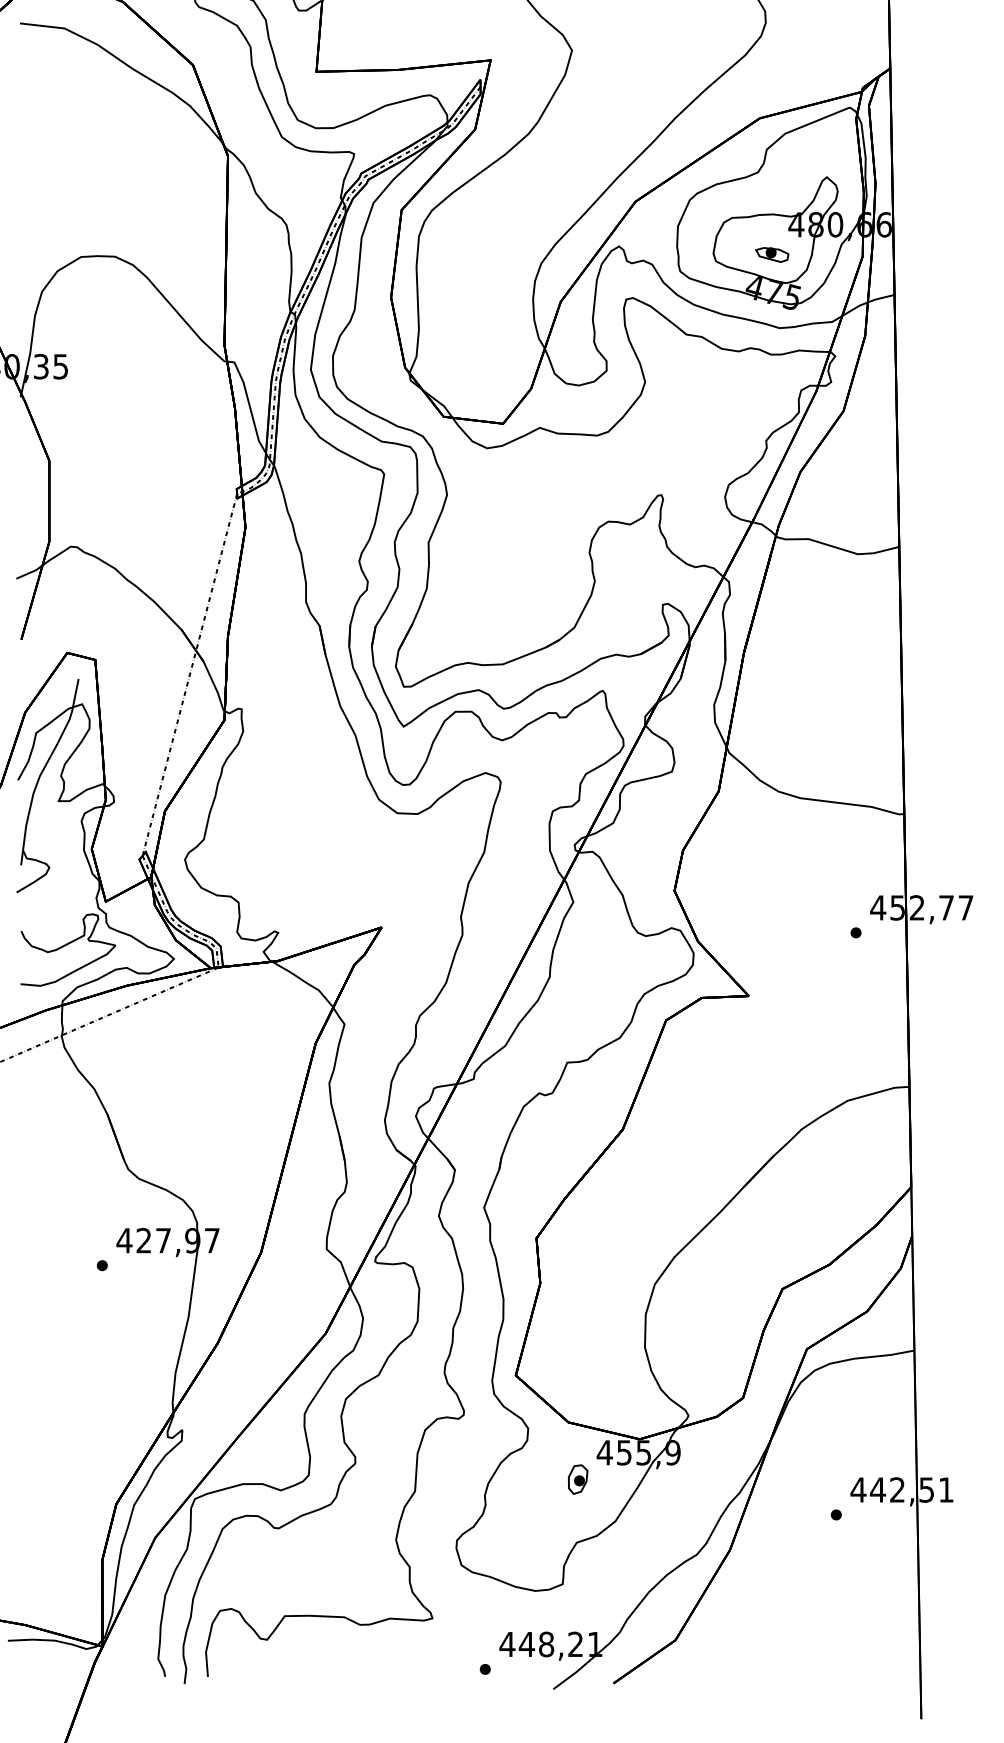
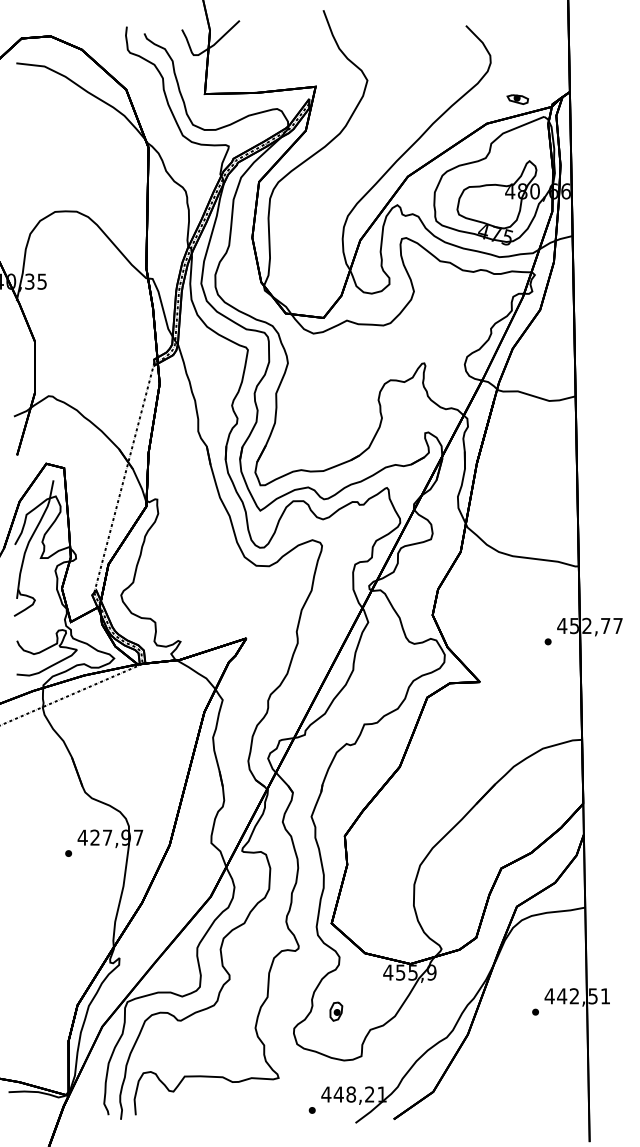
part: (771, 254) -> (517, 99), moved
part: (578, 1479) -> (336, 1011), moved

